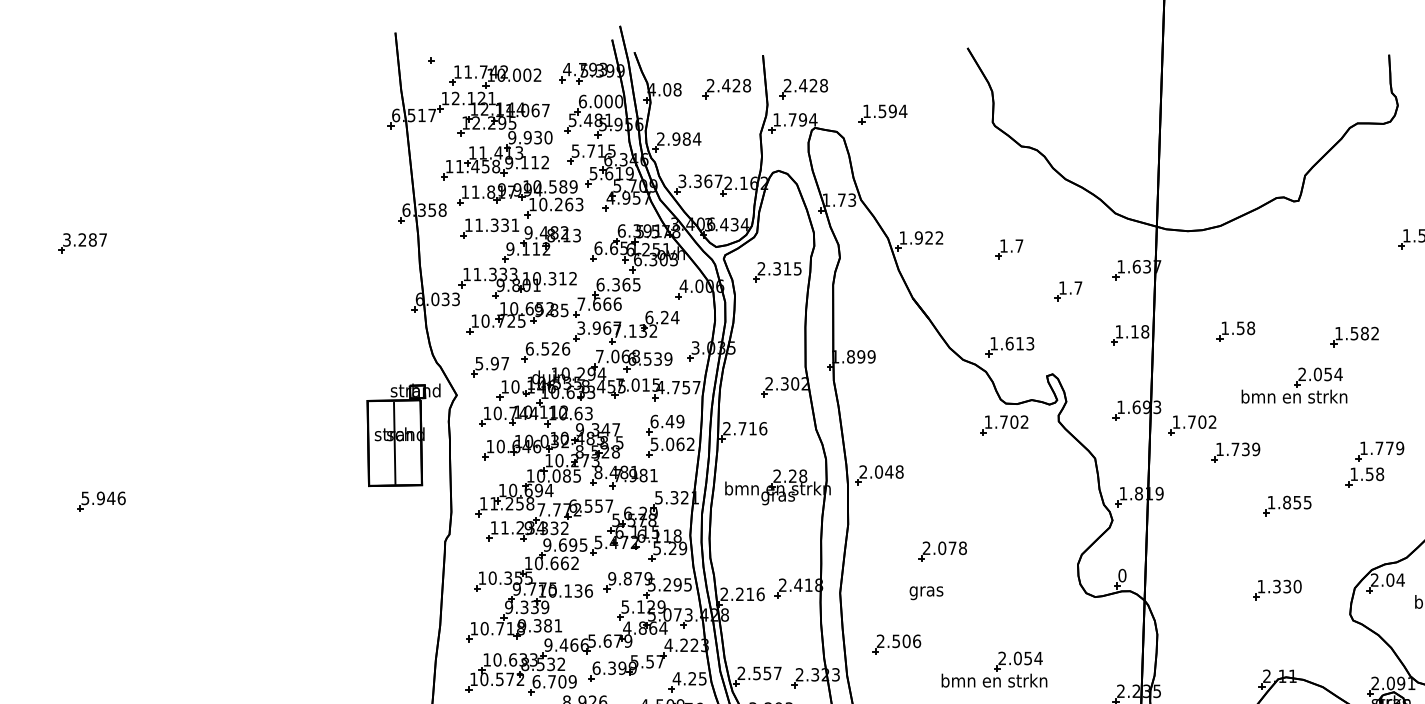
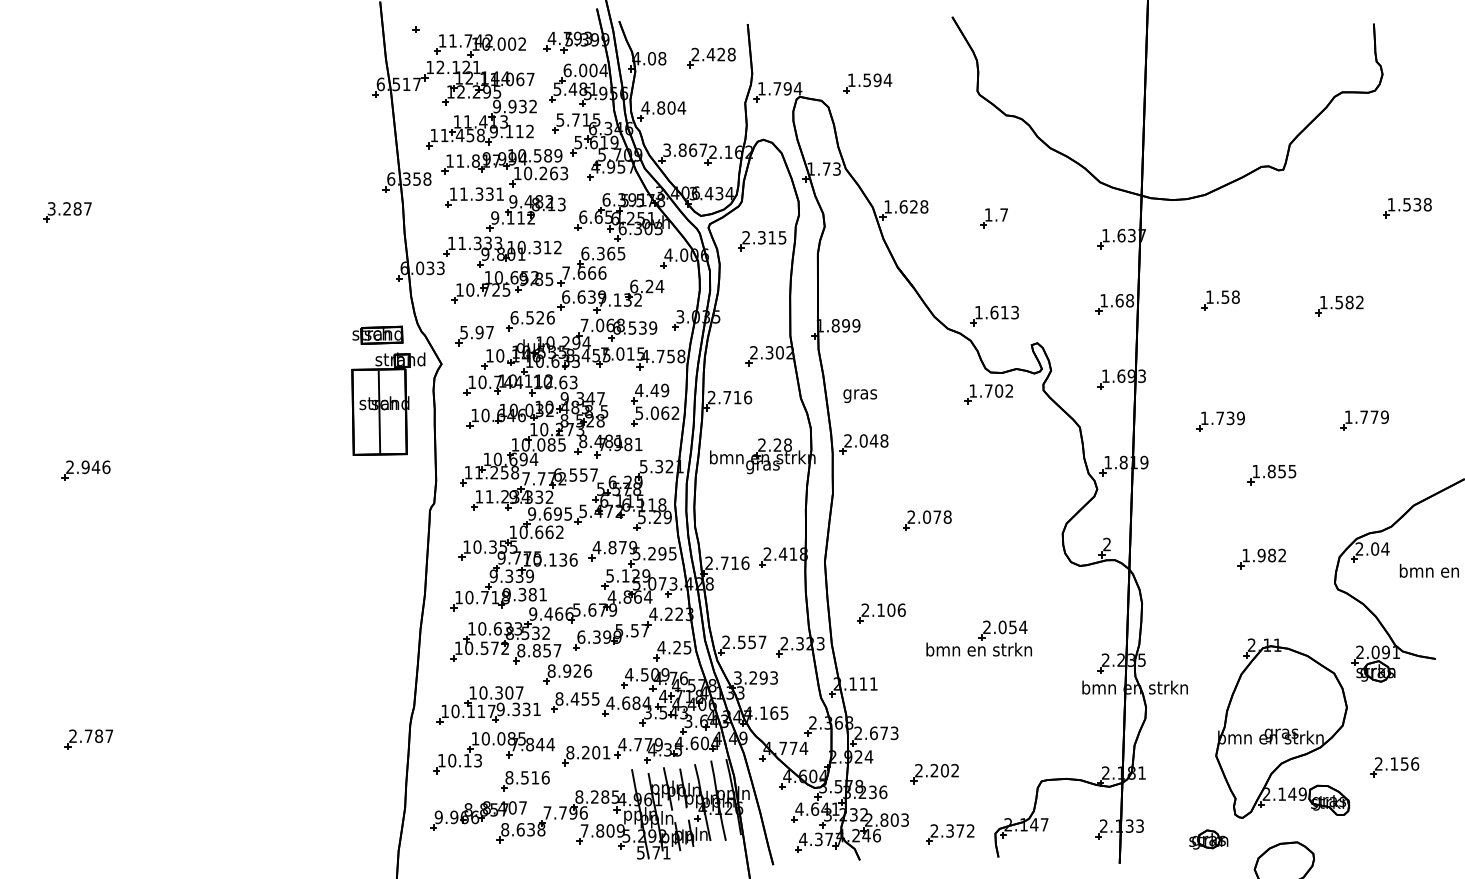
part: (803, 88) -> (788, 57), removed
text: (618, 101) -> (603, 70), 6.000 -> 6.004
text: (548, 137) -> (533, 106), 9.930 -> 9.932
text: (673, 138) -> (658, 107), 2.984 -> 4.804
text: (697, 180) -> (682, 149), 3.367 -> 3.867
text: (928, 237) -> (913, 206), 1.922 -> 1.628
part: (1067, 291) -> (1052, 260), removed
text: (599, 327) -> (584, 296), 3.967 -> 6.639
text: (1134, 331) -> (1119, 300), 1.18 -> 1.68
part: (392, 365) -> (377, 334), added
part: (1293, 385) -> (1278, 354), removed
text: (696, 387) -> (681, 356), 4.757 -> 4.758
text: (654, 421) -> (639, 390), 6.49 -> 4.49
part: (1191, 425) -> (1176, 394), removed
part: (1364, 477) -> (1349, 446), removed
text: (84, 498) -> (69, 467), 5.946 -> 2.946
text: (1122, 575) -> (1107, 544), 0 -> 2
text: (611, 578) -> (596, 547), 9.879 -> 4.879
text: (1286, 586) -> (1271, 555), 1.330 -> 1.982
text: (926, 592) -> (860, 395), moved
text: (739, 593) -> (724, 562), 2.216 -> 2.716
text: (895, 640) -> (880, 609), 2.506 -> 2.106
text: (554, 681) -> (539, 650), 6.709 -> 8.857

